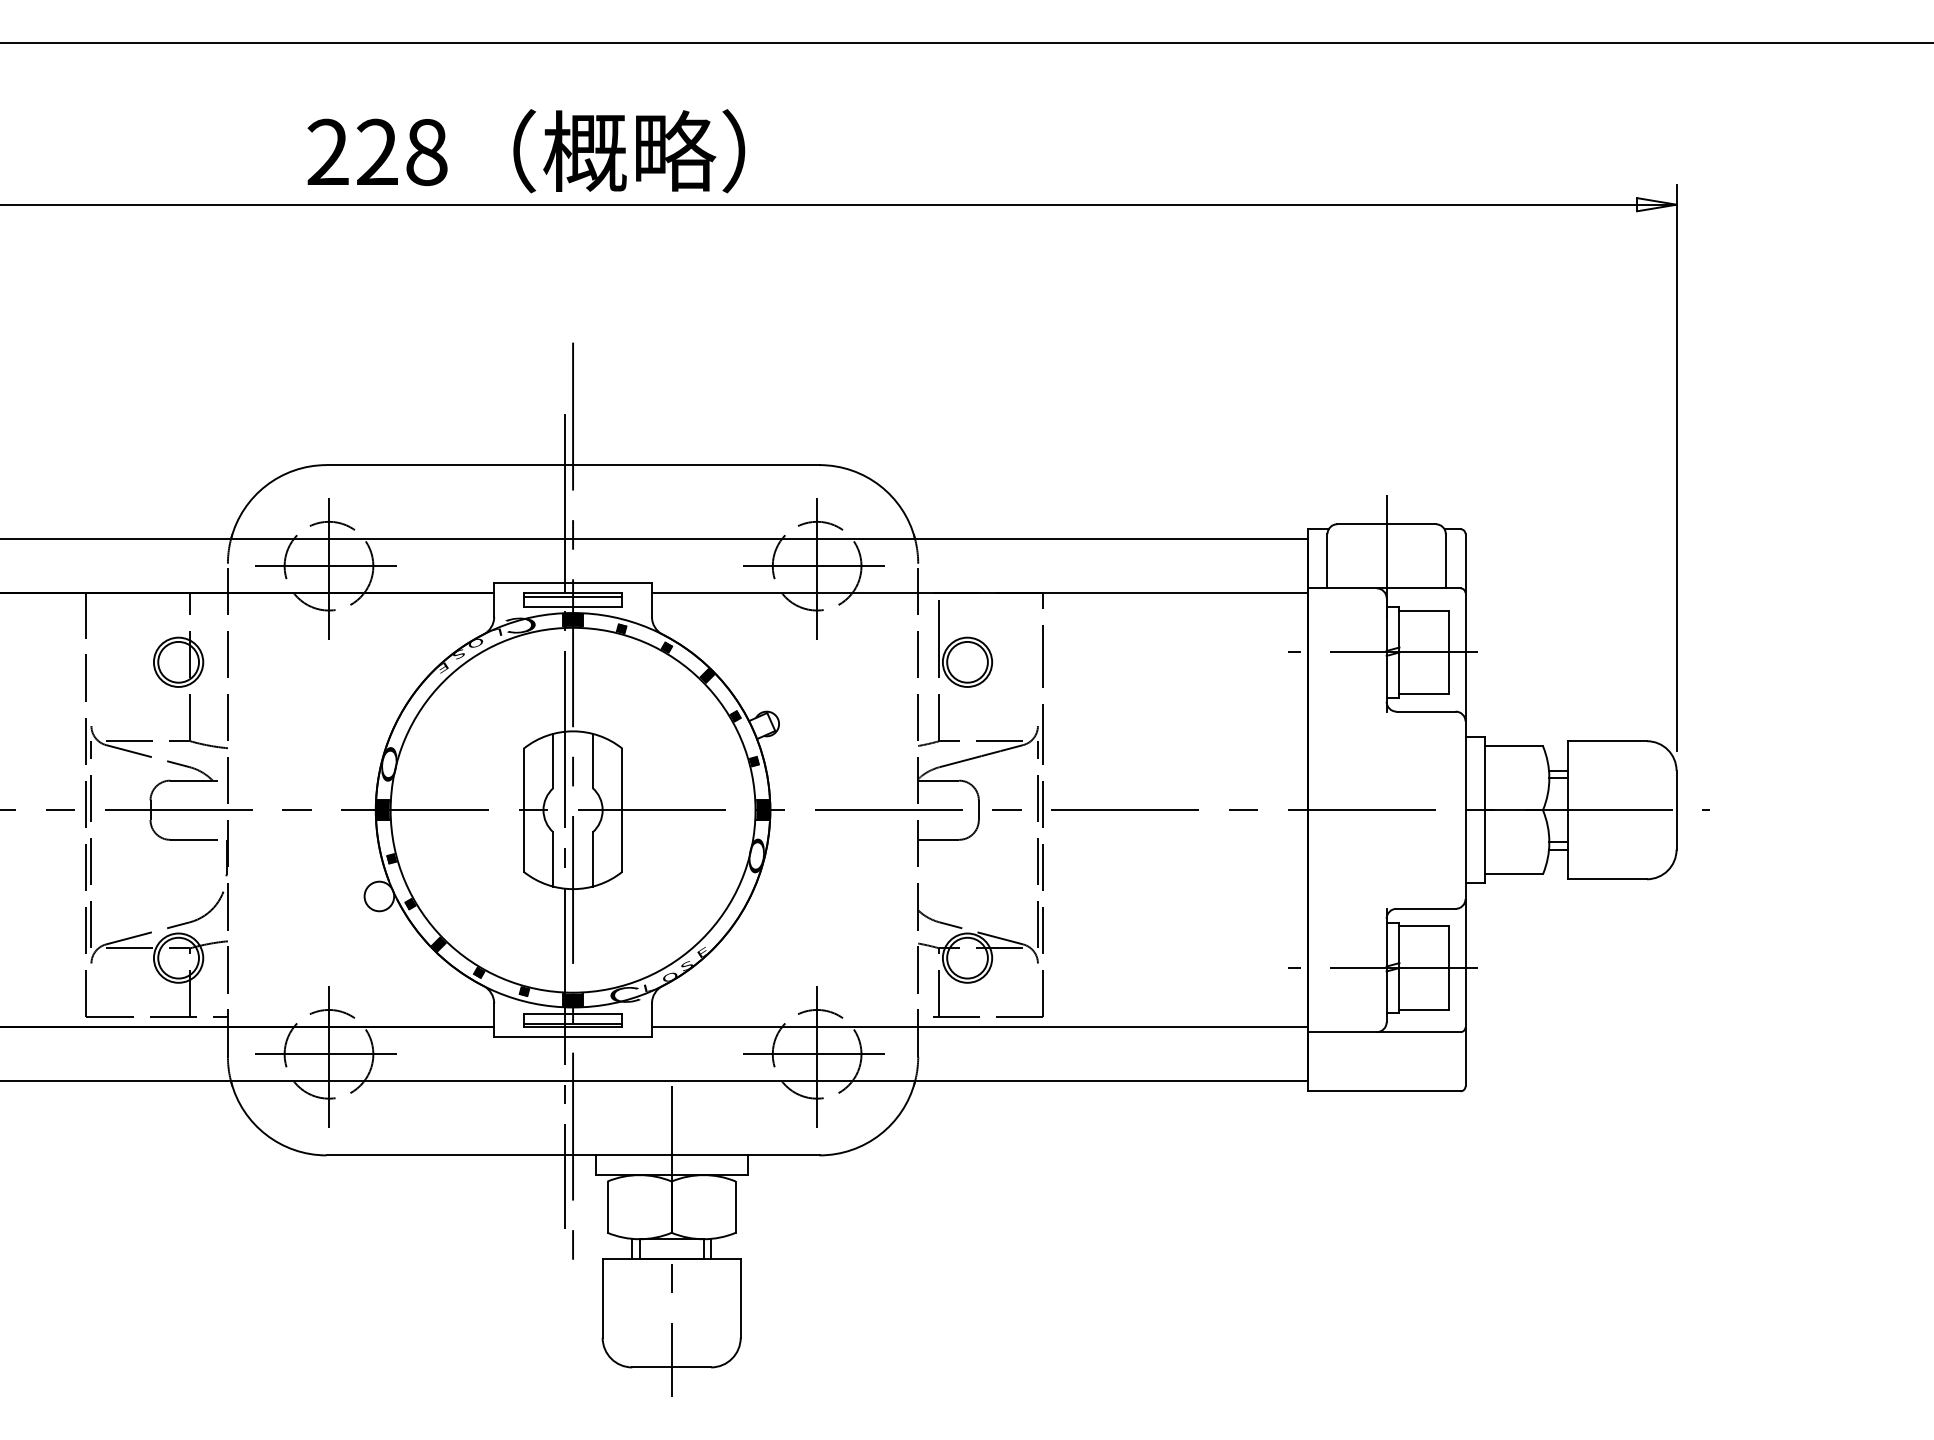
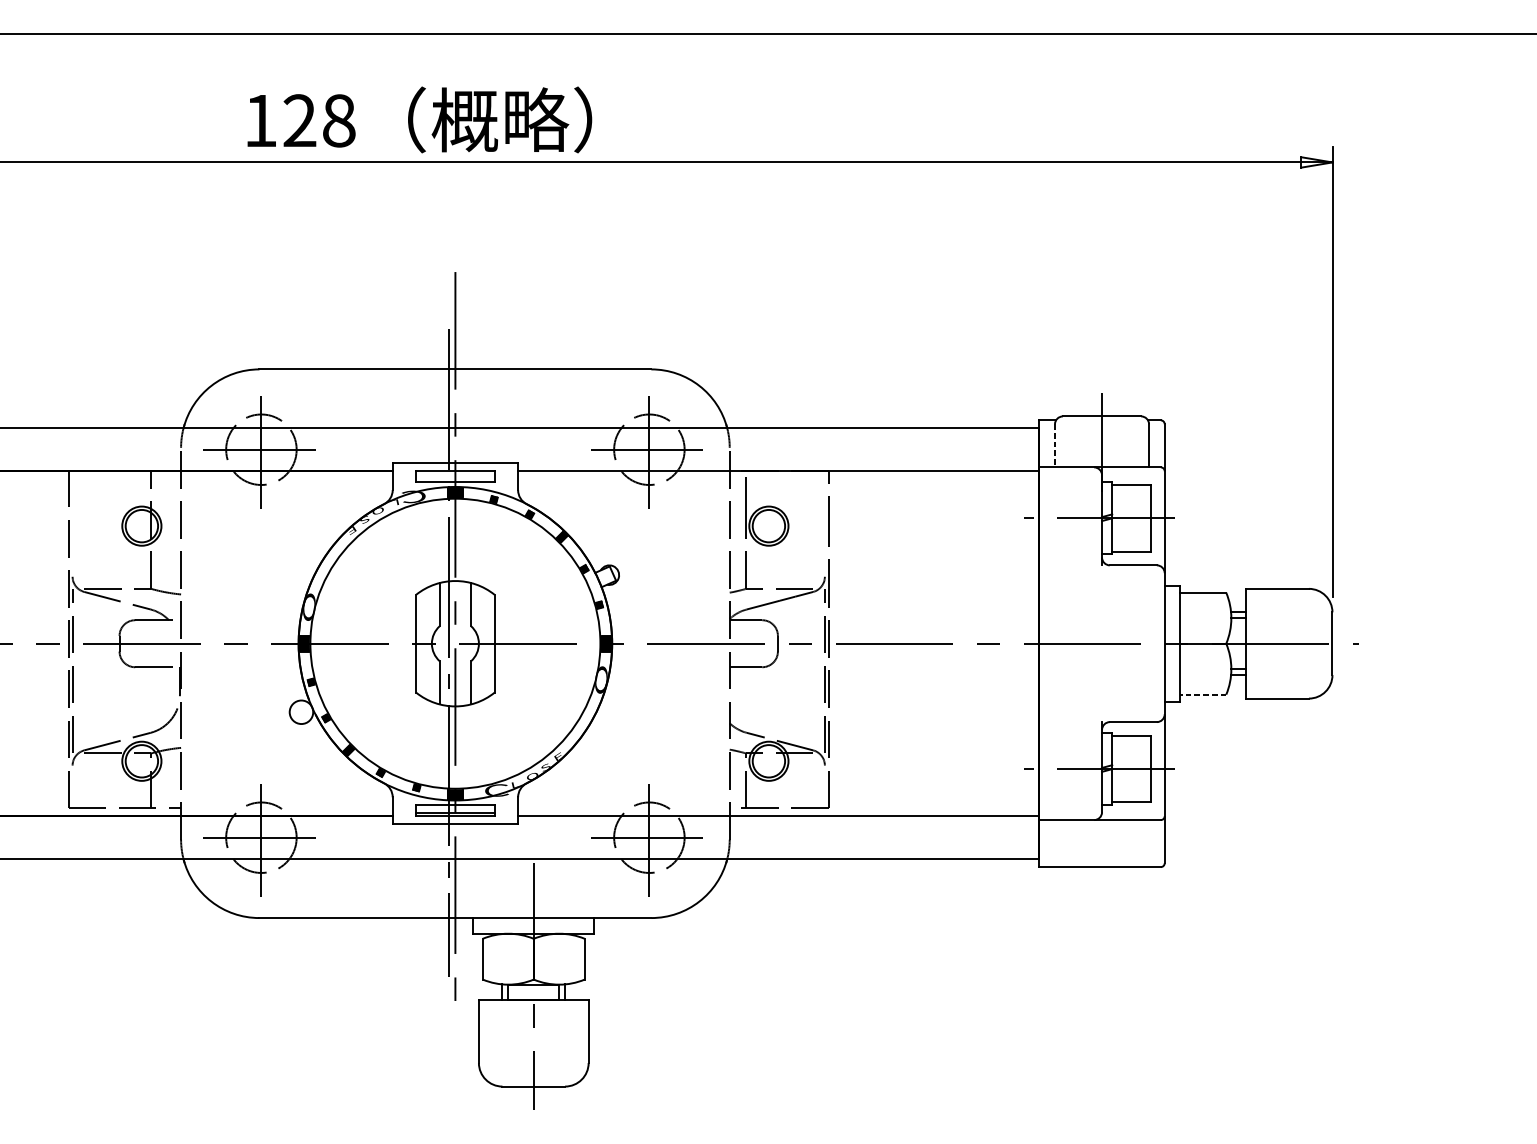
text: (327, 151) -> (260, 120), 228 -> 128
line: (1327, 561) -> (1055, 446), solid -> dashed
line: (572, 596) -> (454, 473), removed
line: (1514, 874) -> (1203, 694), solid -> dashed

